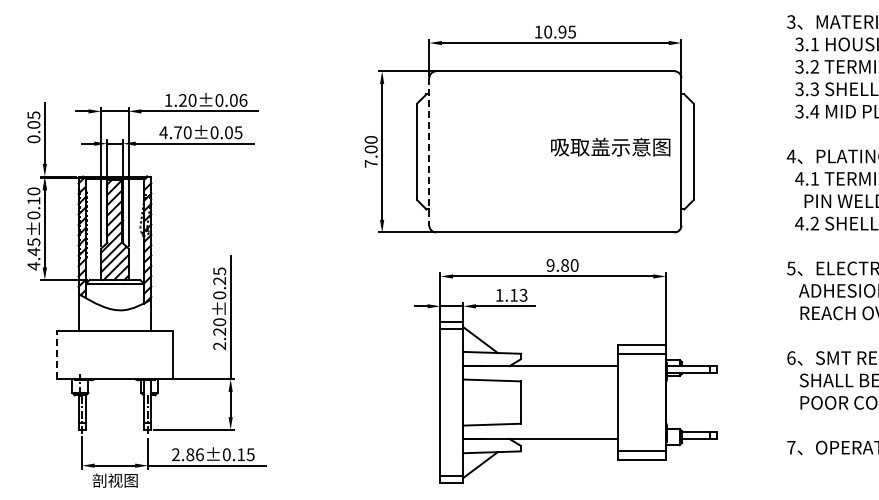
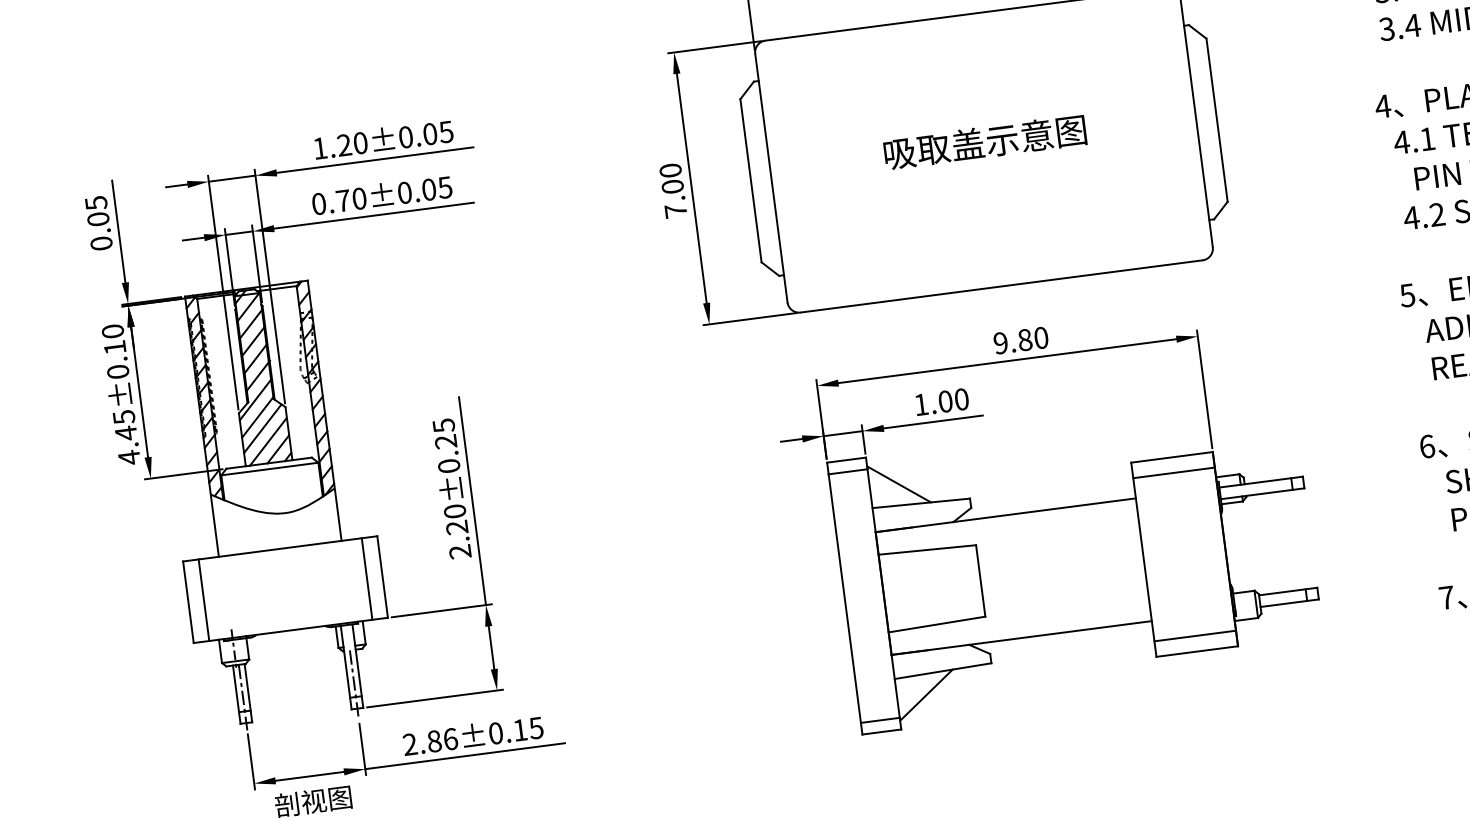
text: (243, 100) -> (446, 132), 1.20±0.06 -> 1.20±0.05
text: (163, 132) -> (318, 203), 4.70±0.05 -> 0.70±0.05
text: (610, 146) -> (984, 141), moved
line: (429, 151) -> (771, 177), dashed -> solid
text: (518, 294) -> (953, 399), 1.13 -> 1.00
line: (57, 354) -> (188, 601), dashed -> solid
line: (66, 354) -> (203, 599), added
line: (163, 354) -> (367, 578), added

